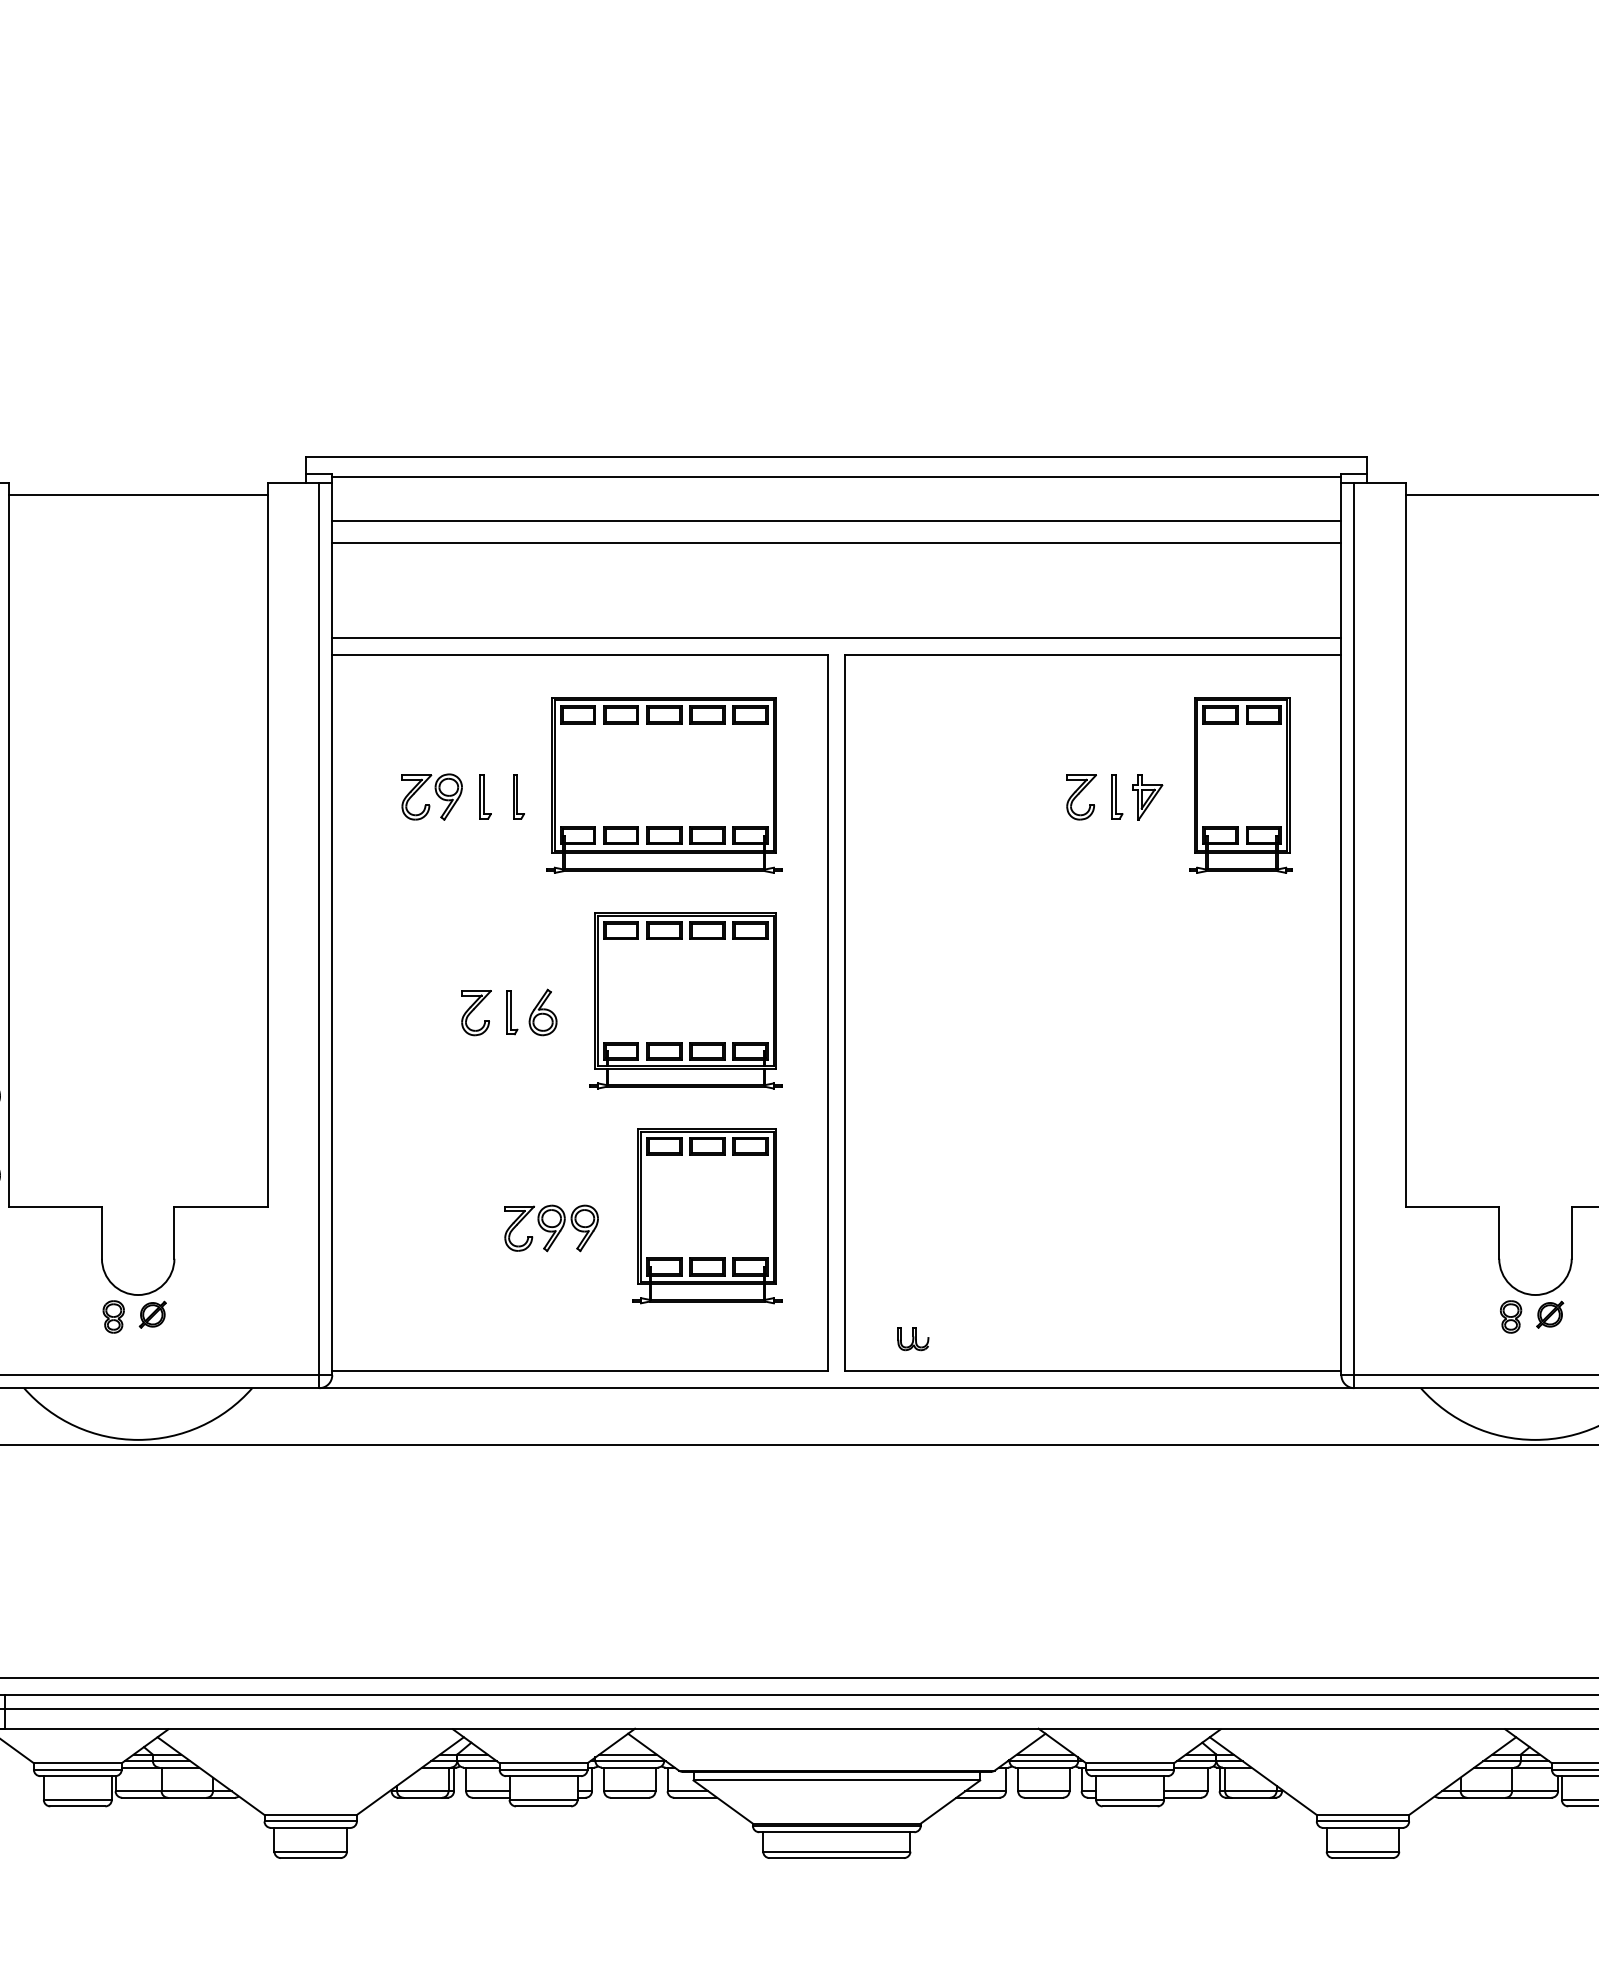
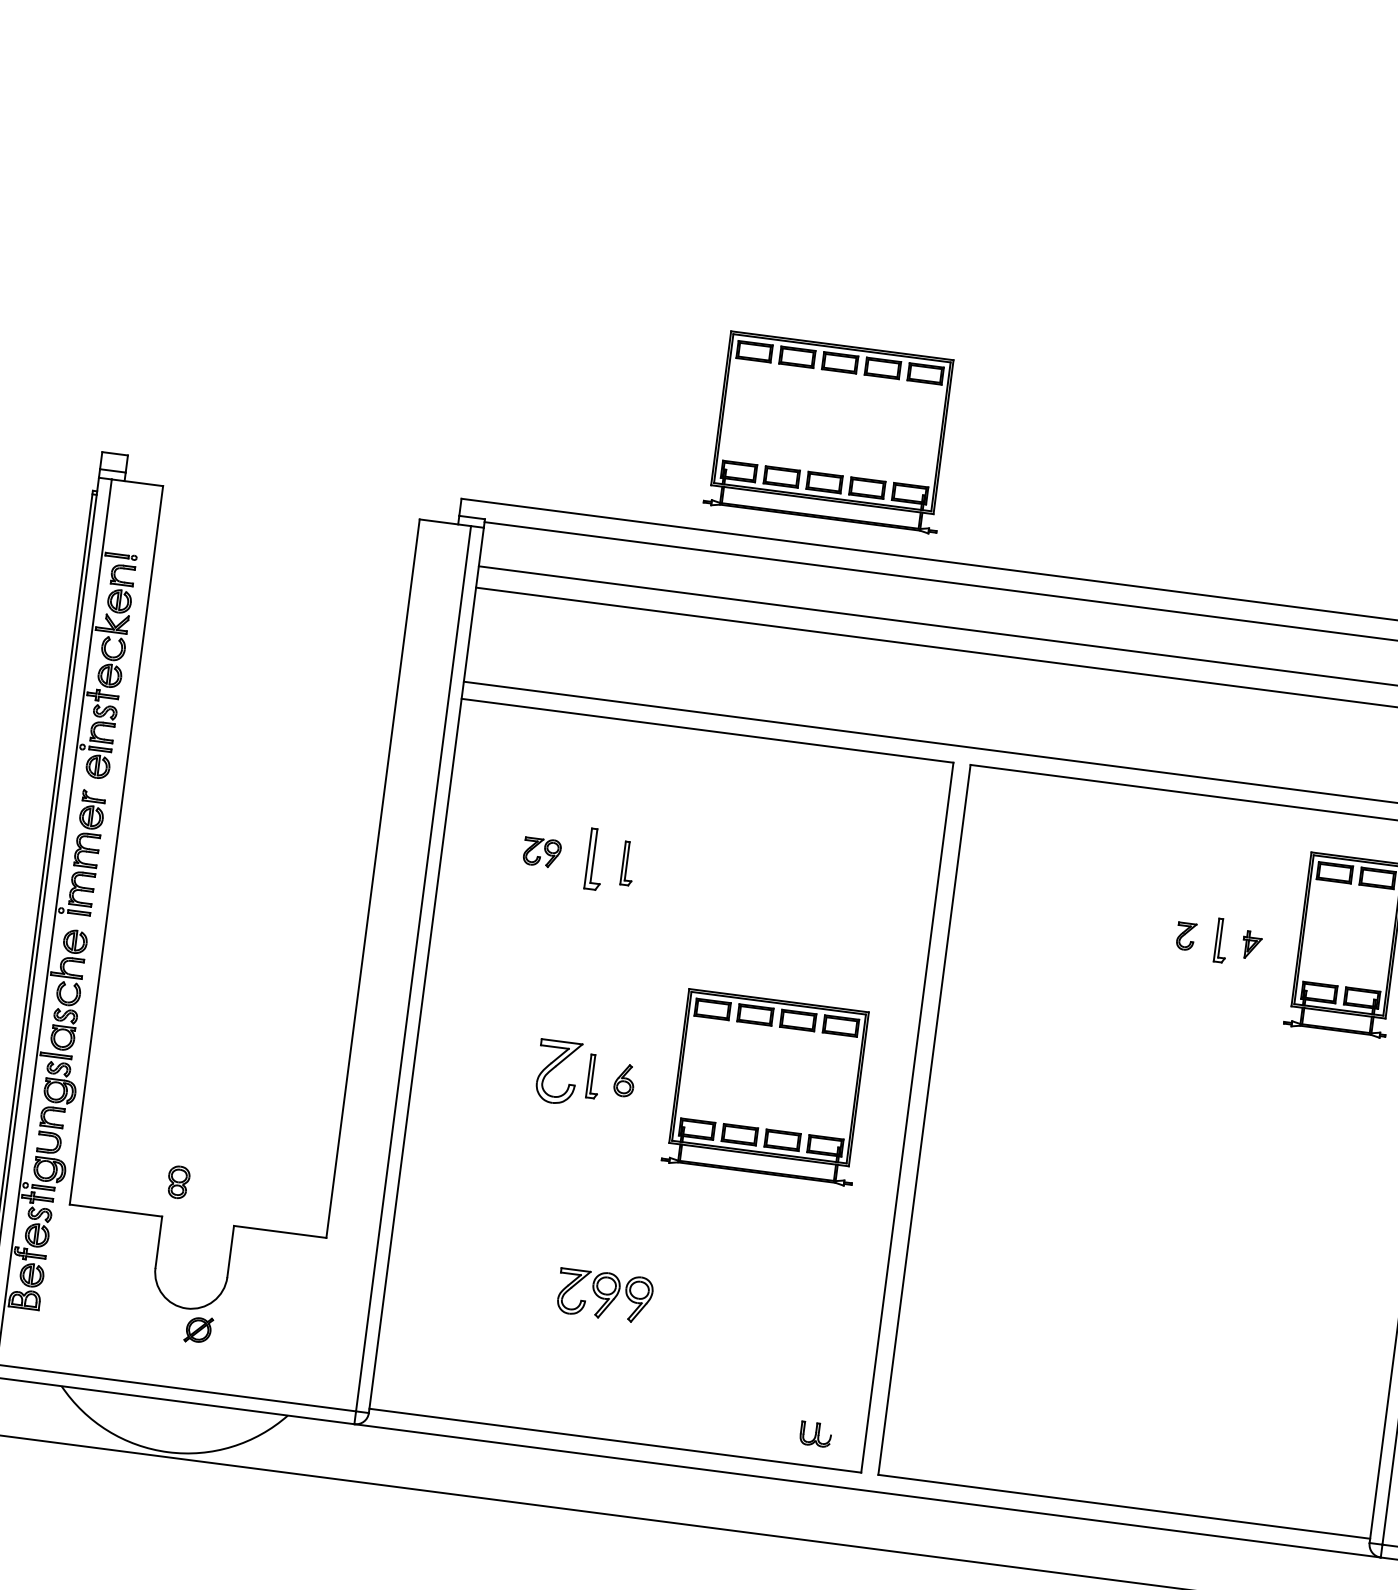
line: (137, 495) -> (289, 515), removed
part: (664, 785) -> (831, 432), moved
part: (431, 796) -> (541, 851), size x0.6
part: (485, 796) -> (595, 858), size x1.4
part: (1081, 797) -> (1186, 936), size x0.6
part: (1147, 797) -> (1251, 945), size x0.6
part: (542, 1012) -> (624, 1080), size x0.7
part: (476, 1013) -> (558, 1072), size x1.4
part: (707, 1216) -> (761, 1303), removed
part: (113, 1316) -> (178, 1181), moved
part: (913, 1339) -> (816, 1435), moved

